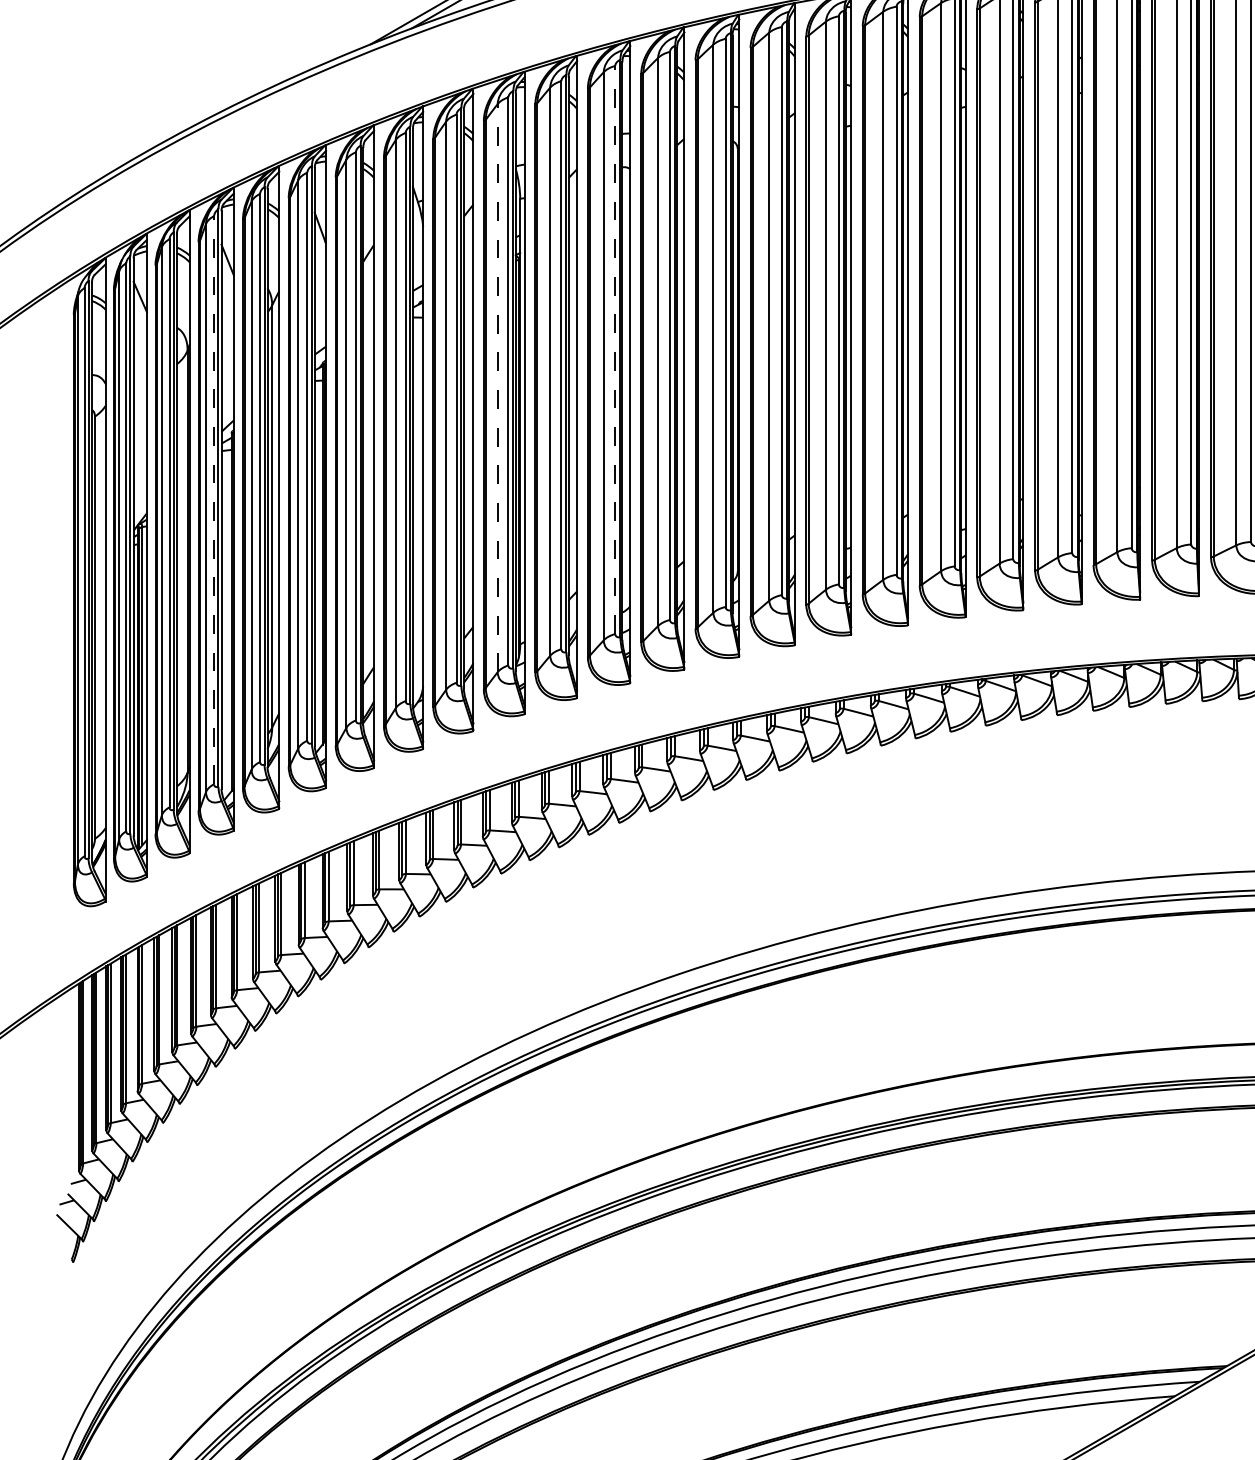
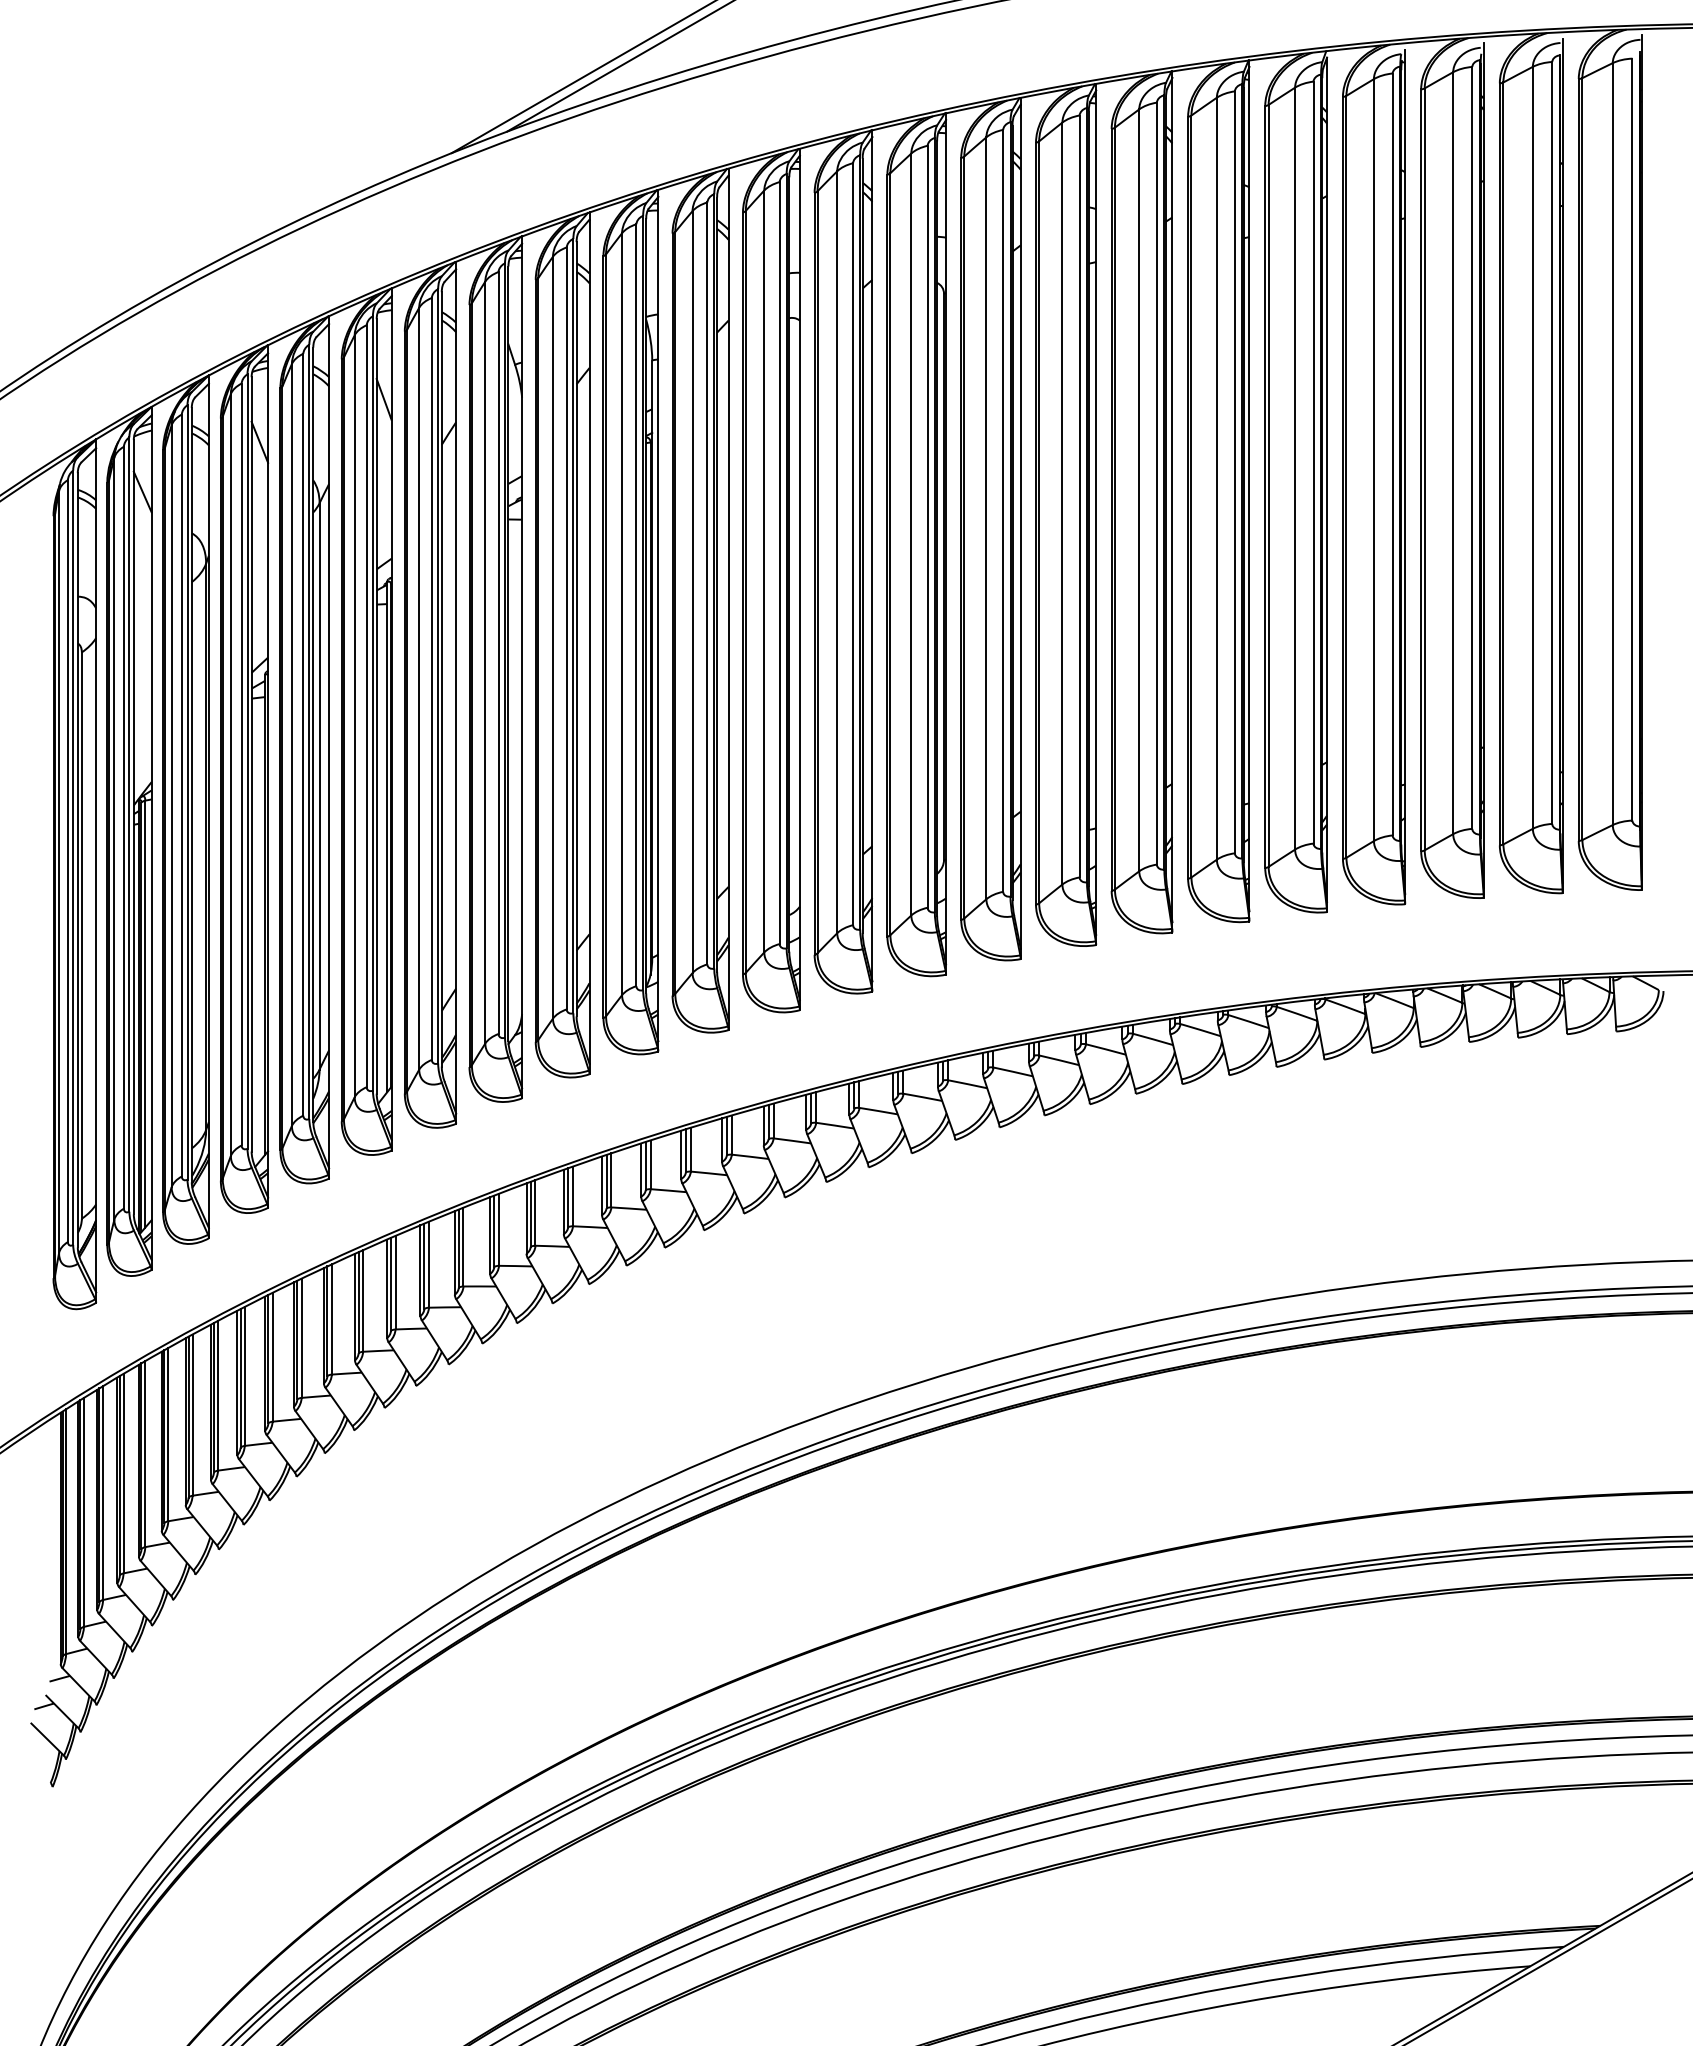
line: (615, 350) -> (779, 563), dashed -> solid
line: (498, 388) -> (622, 614), dashed -> solid
line: (213, 500) -> (241, 764), dashed -> solid

